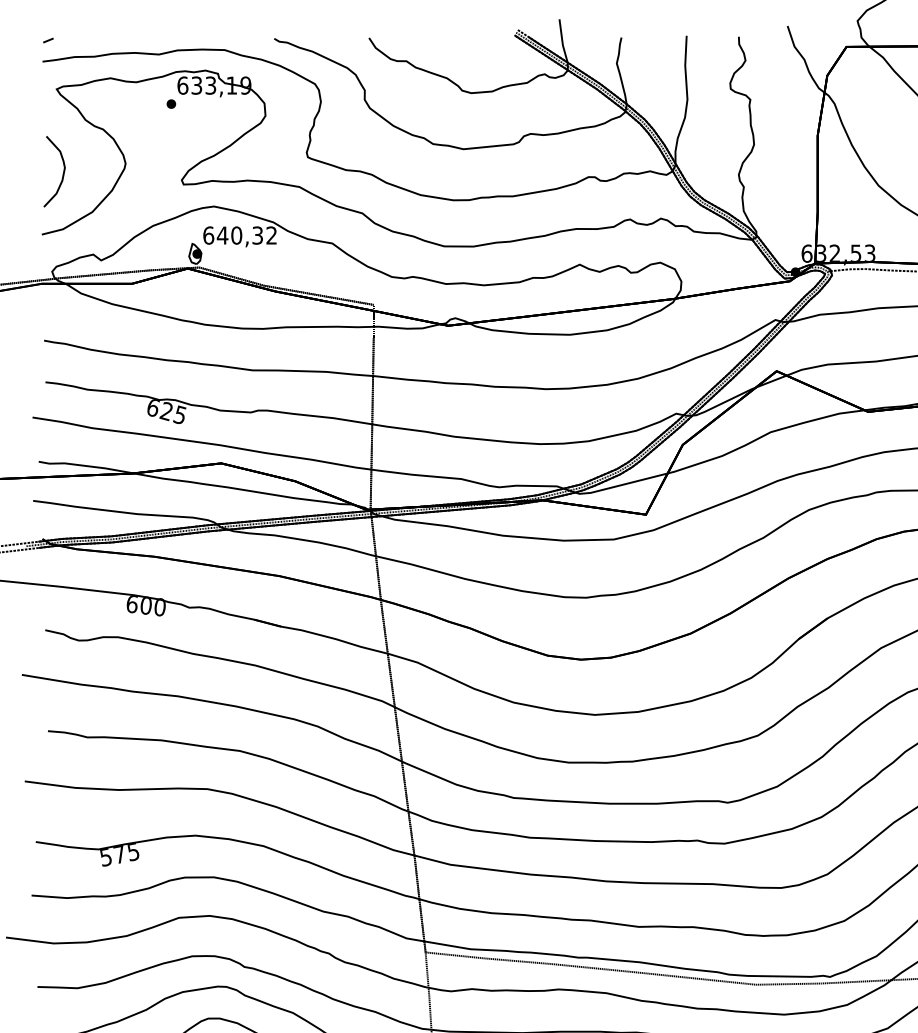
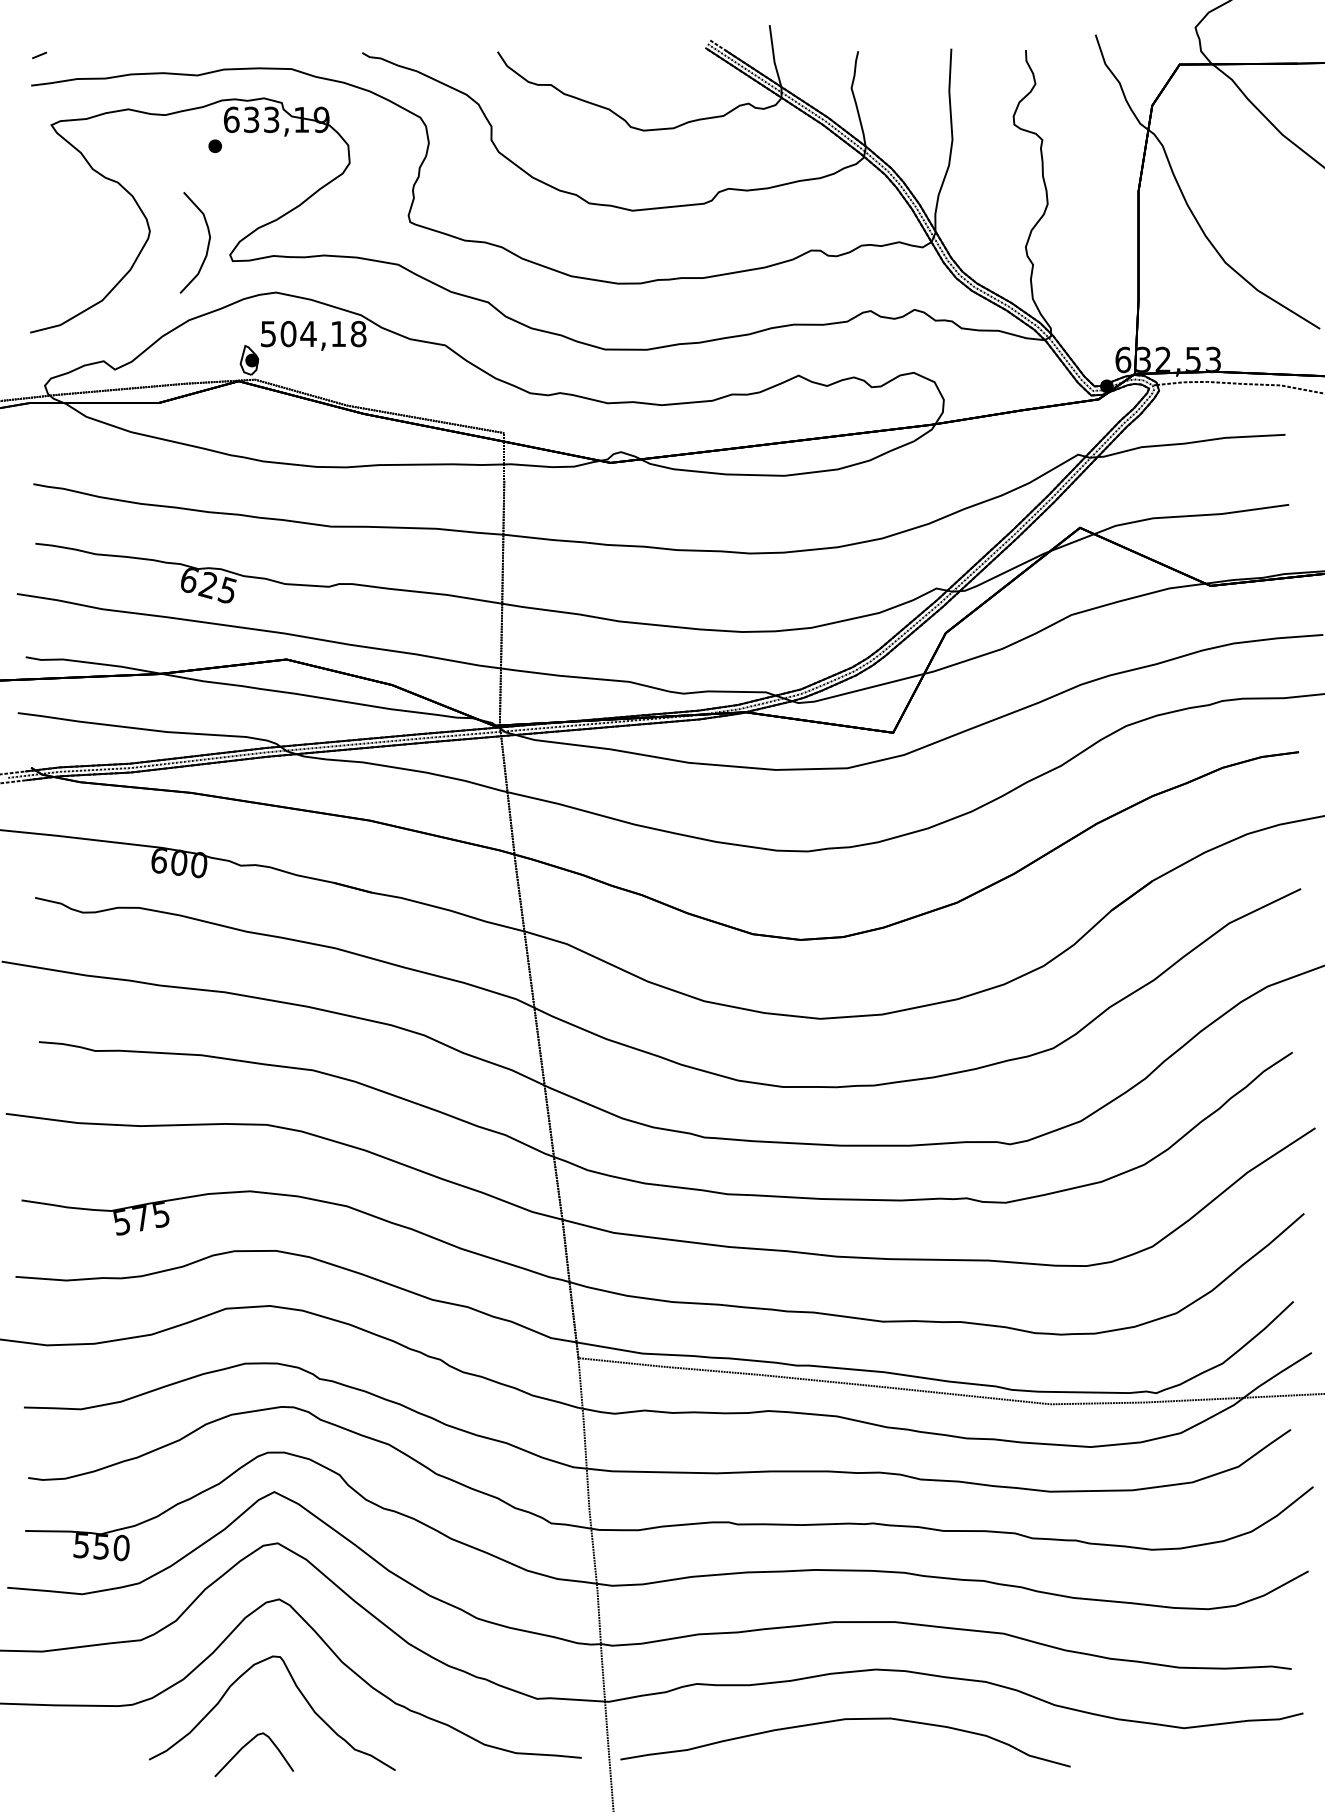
curve: (63, 172) -> (207, 244), moved
text: (240, 235) -> (313, 333), 640,32 -> 504,18

